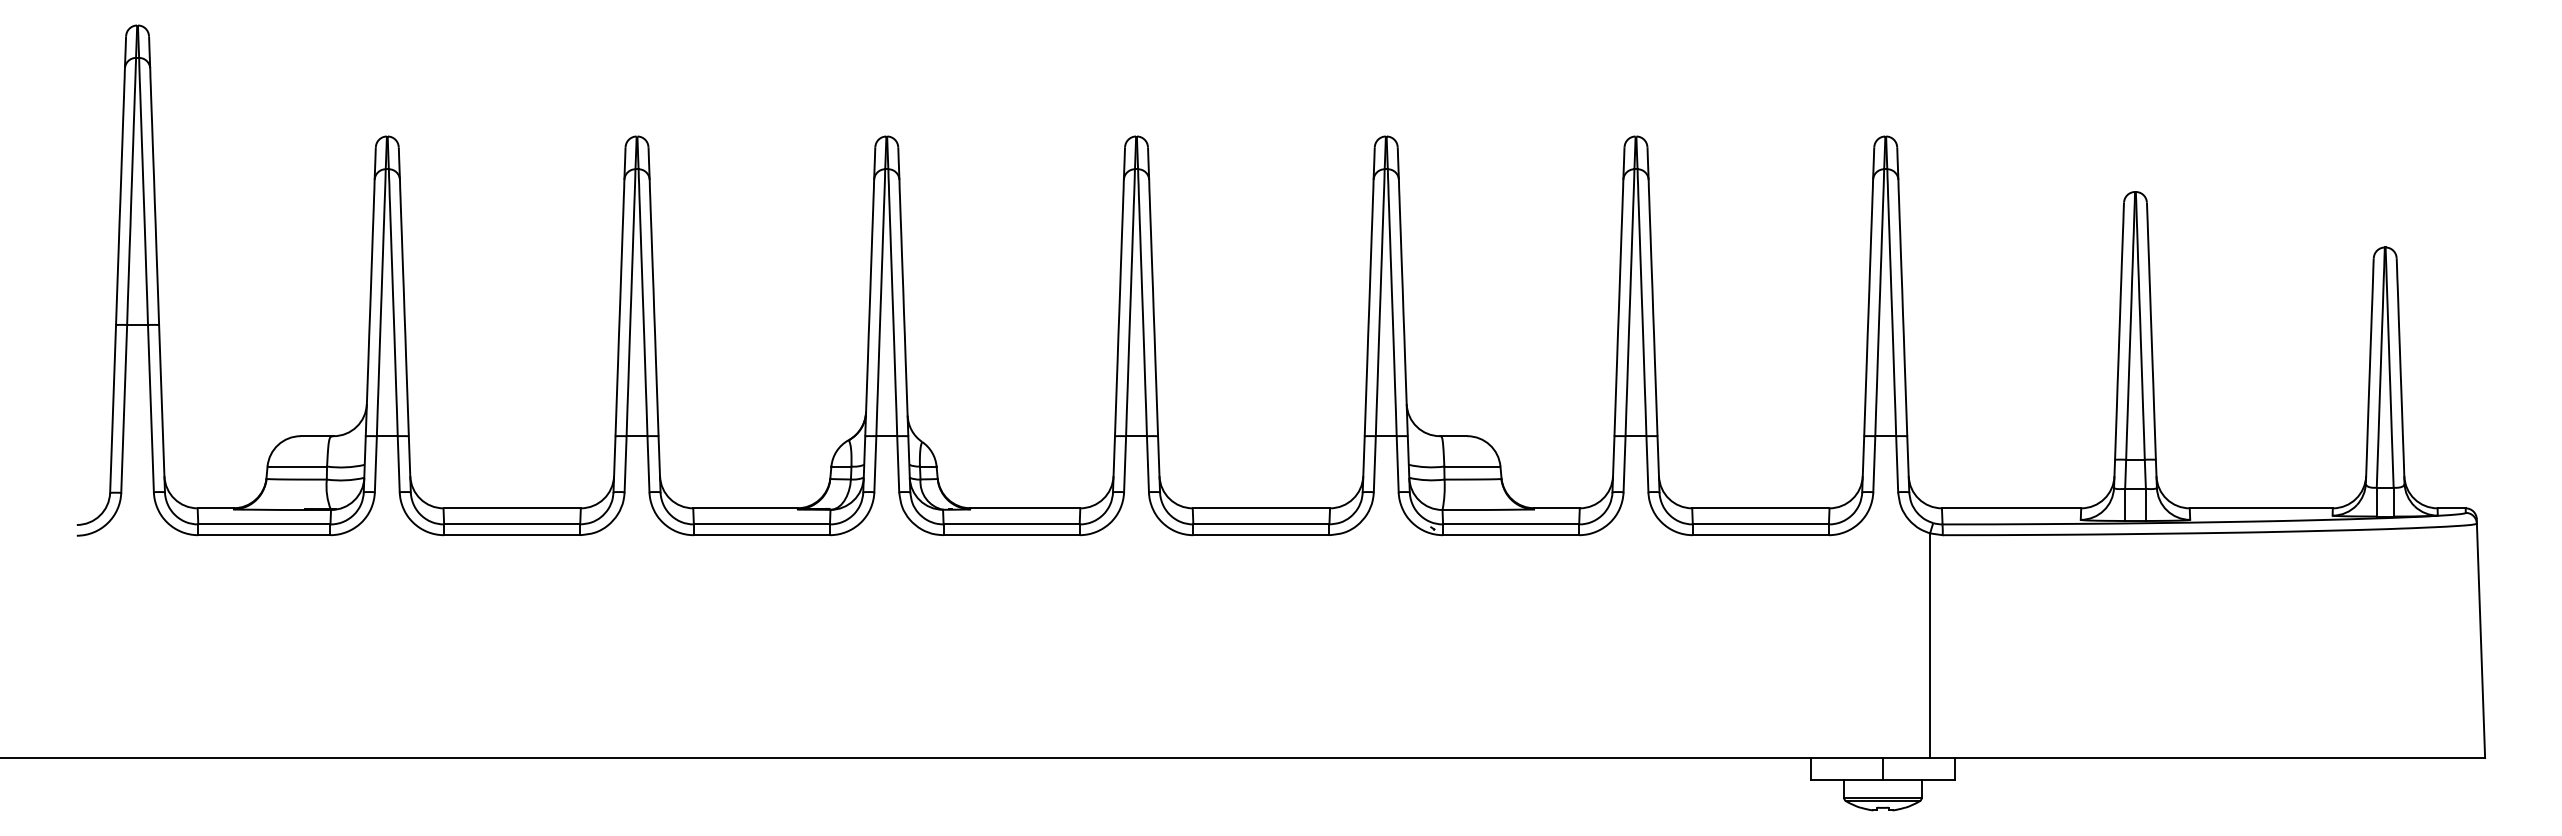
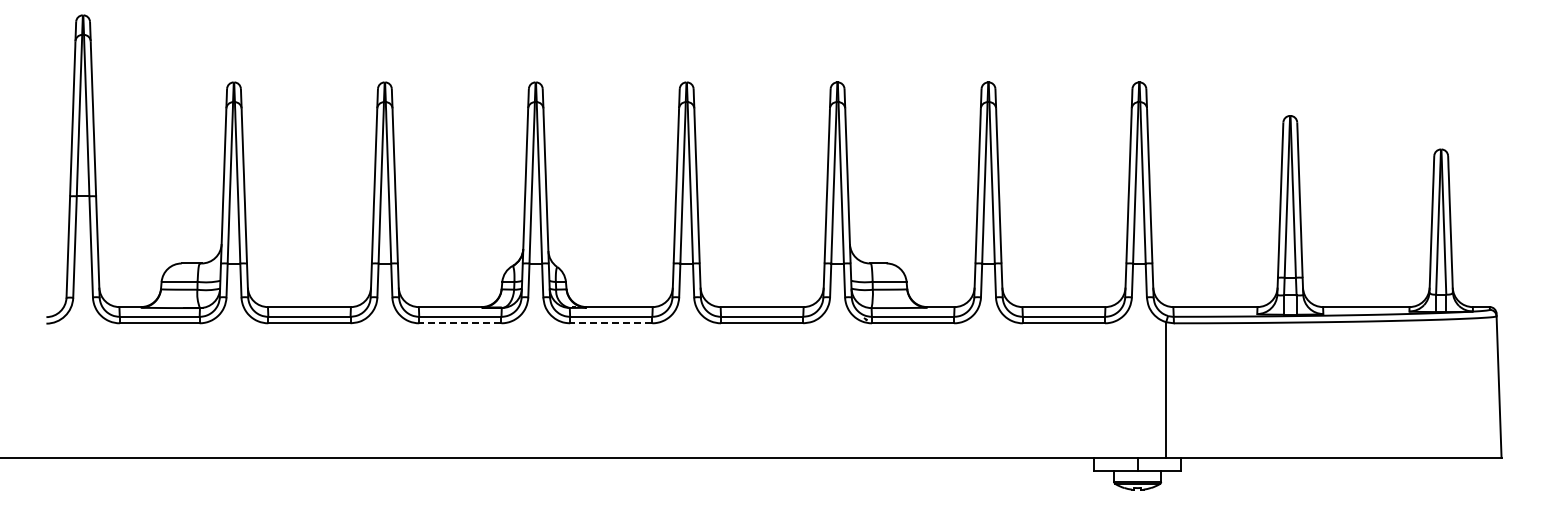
line: (760, 535) -> (459, 323), solid -> dashed
line: (1010, 535) -> (610, 323), solid -> dashed

